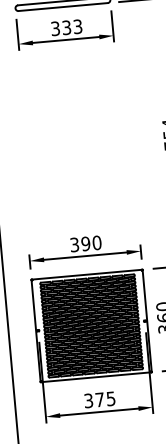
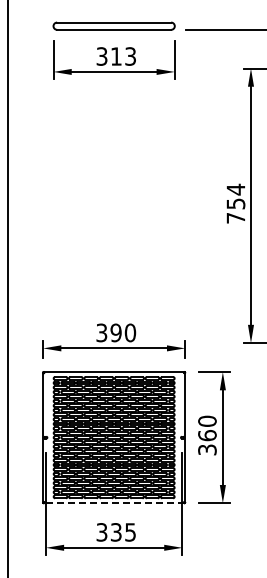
text: (66, 27) -> (116, 56), 333 -> 313
line: (96, 377) -> (114, 503), solid -> dashed
text: (100, 399) -> (116, 532), 375 -> 335

